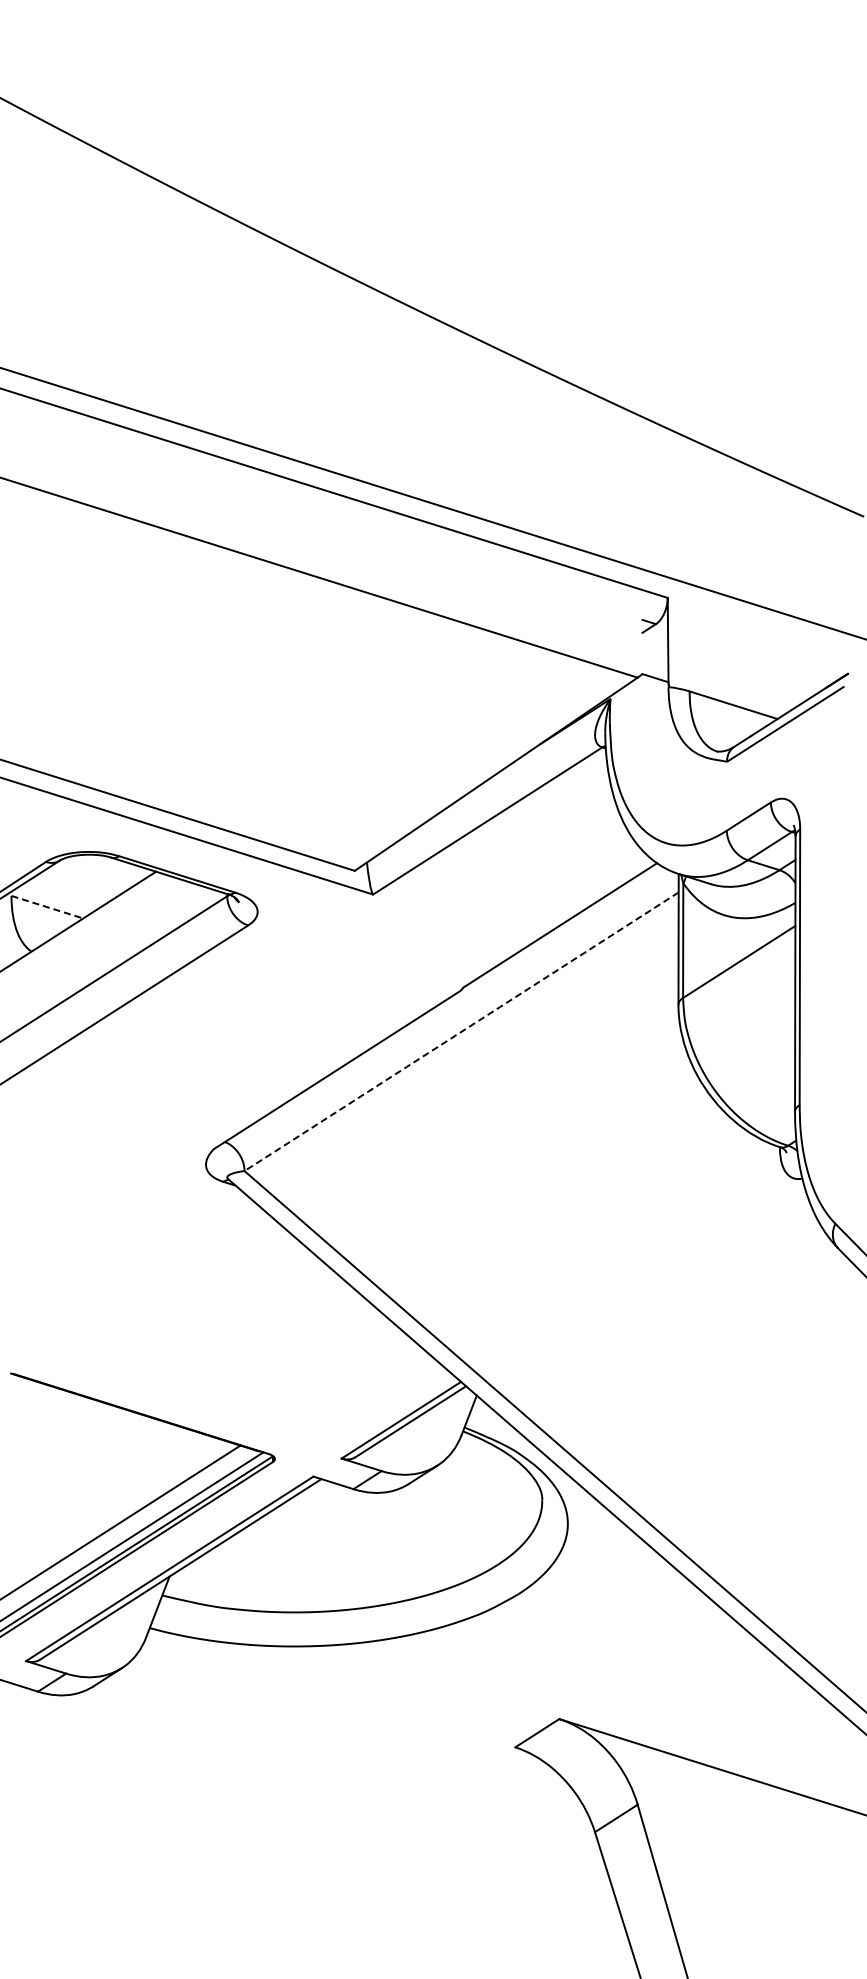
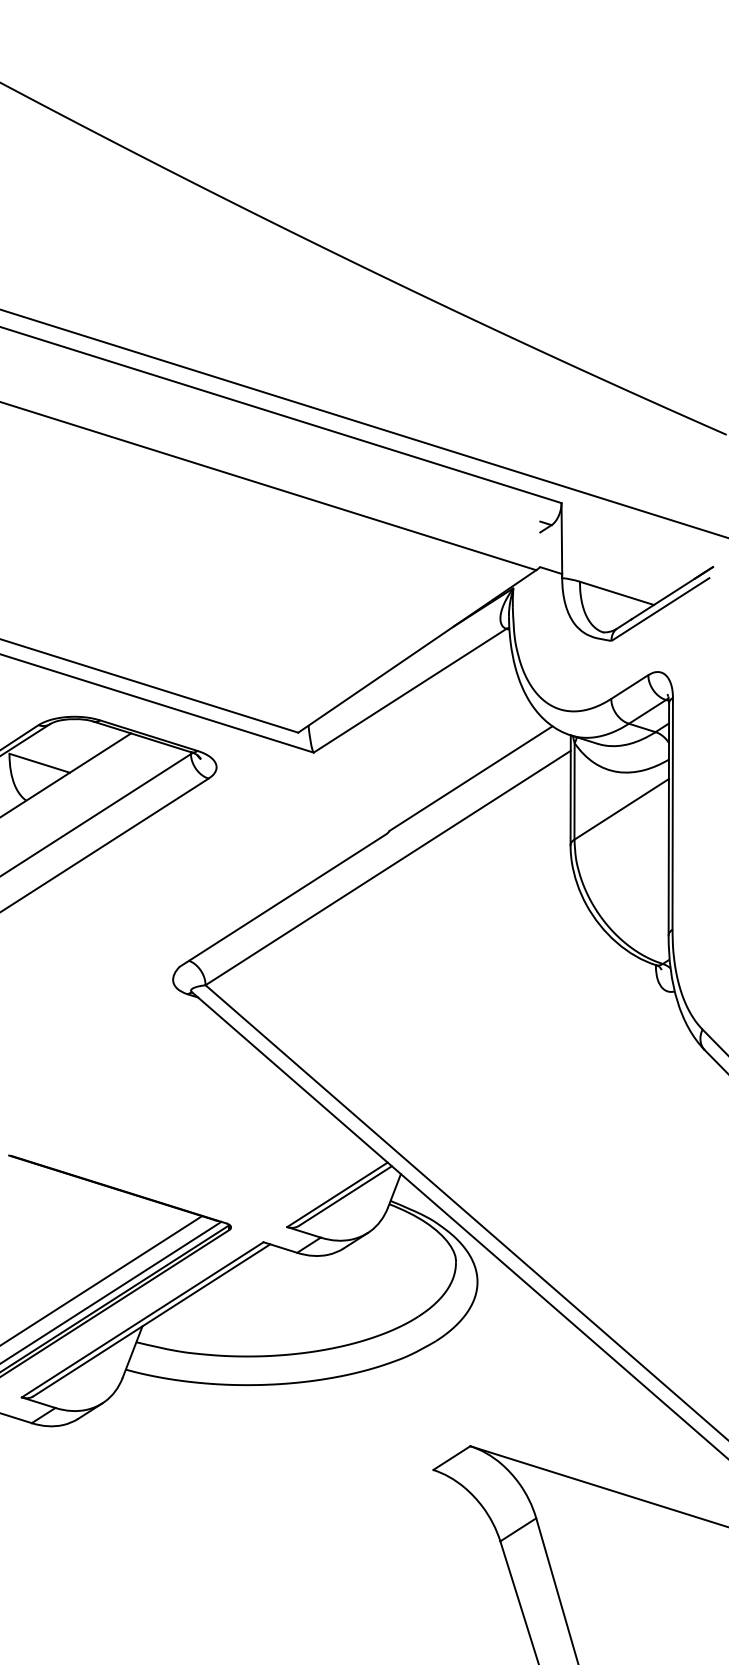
line: (47, 907) -> (39, 763), dashed -> solid
line: (461, 1031) -> (388, 867), dashed -> solid

